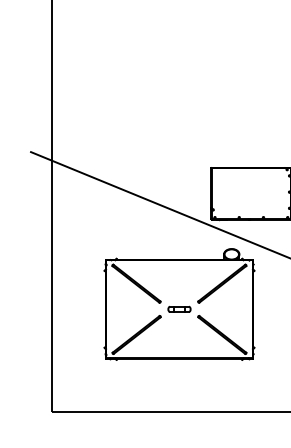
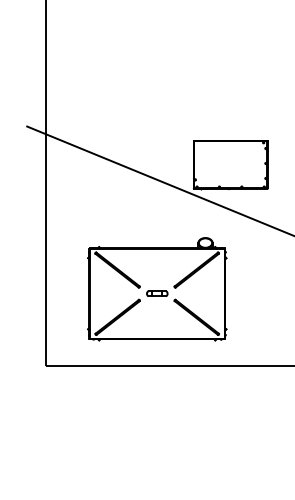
part: (179, 304) -> (157, 289), moved

